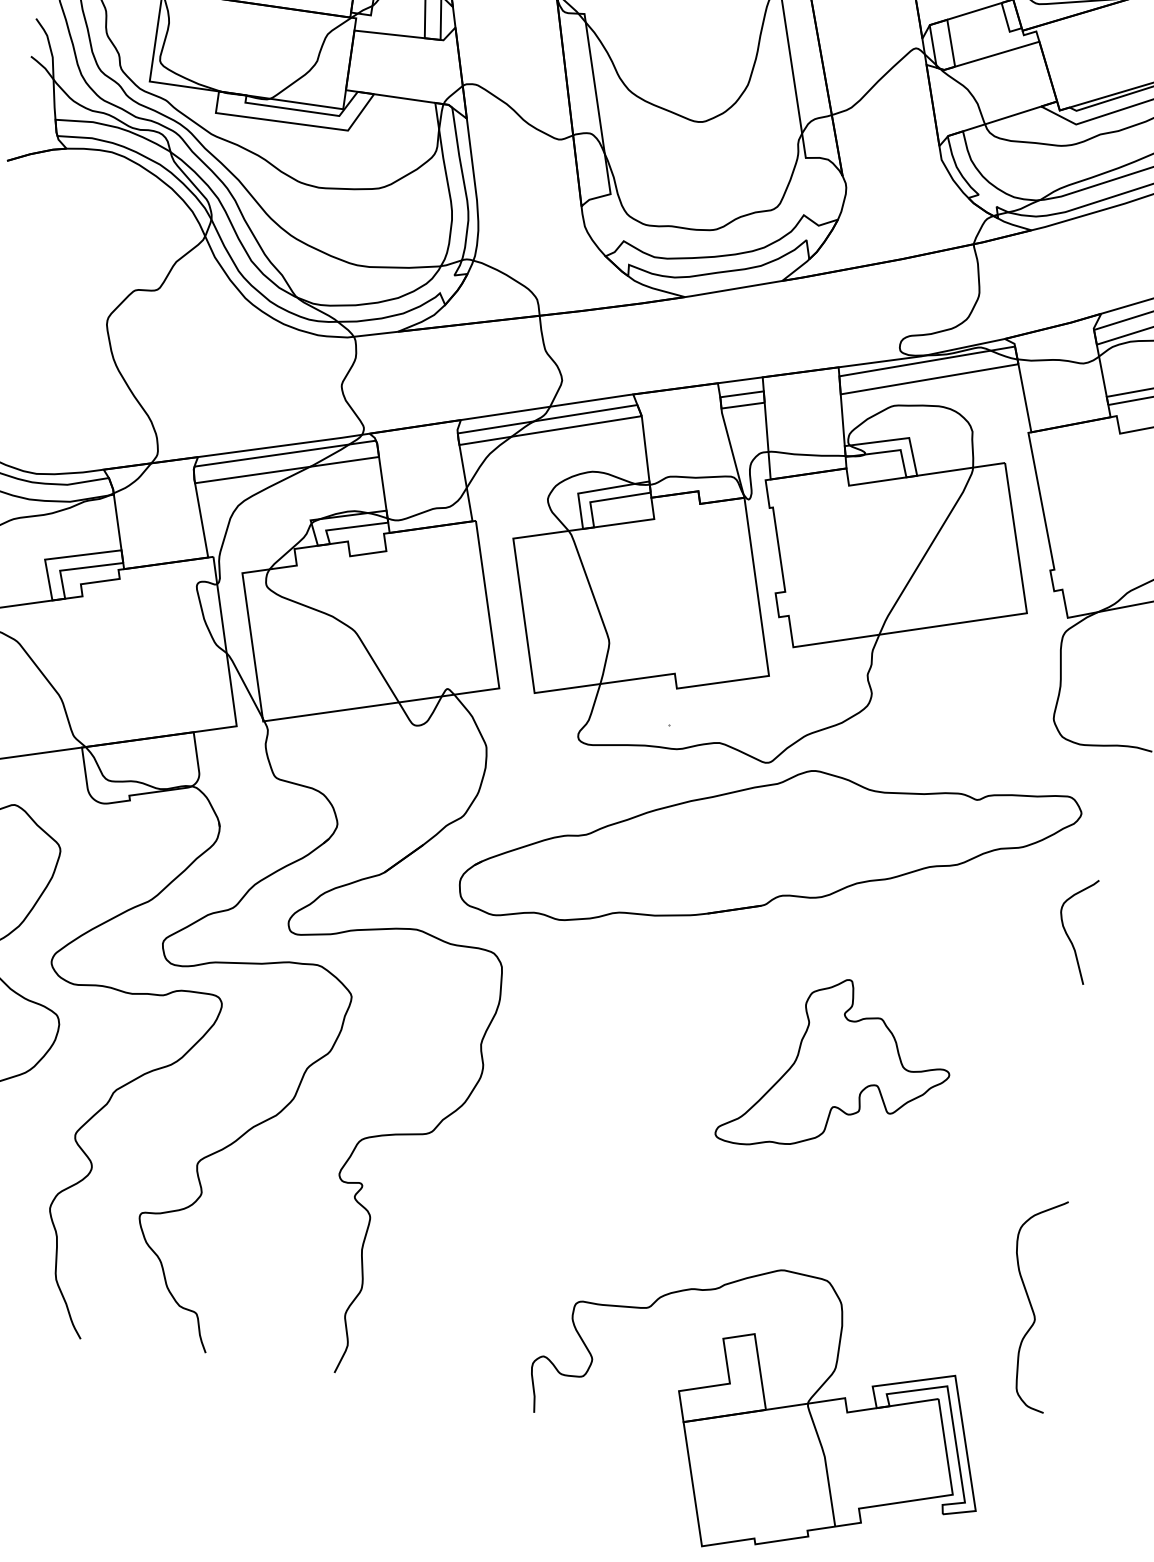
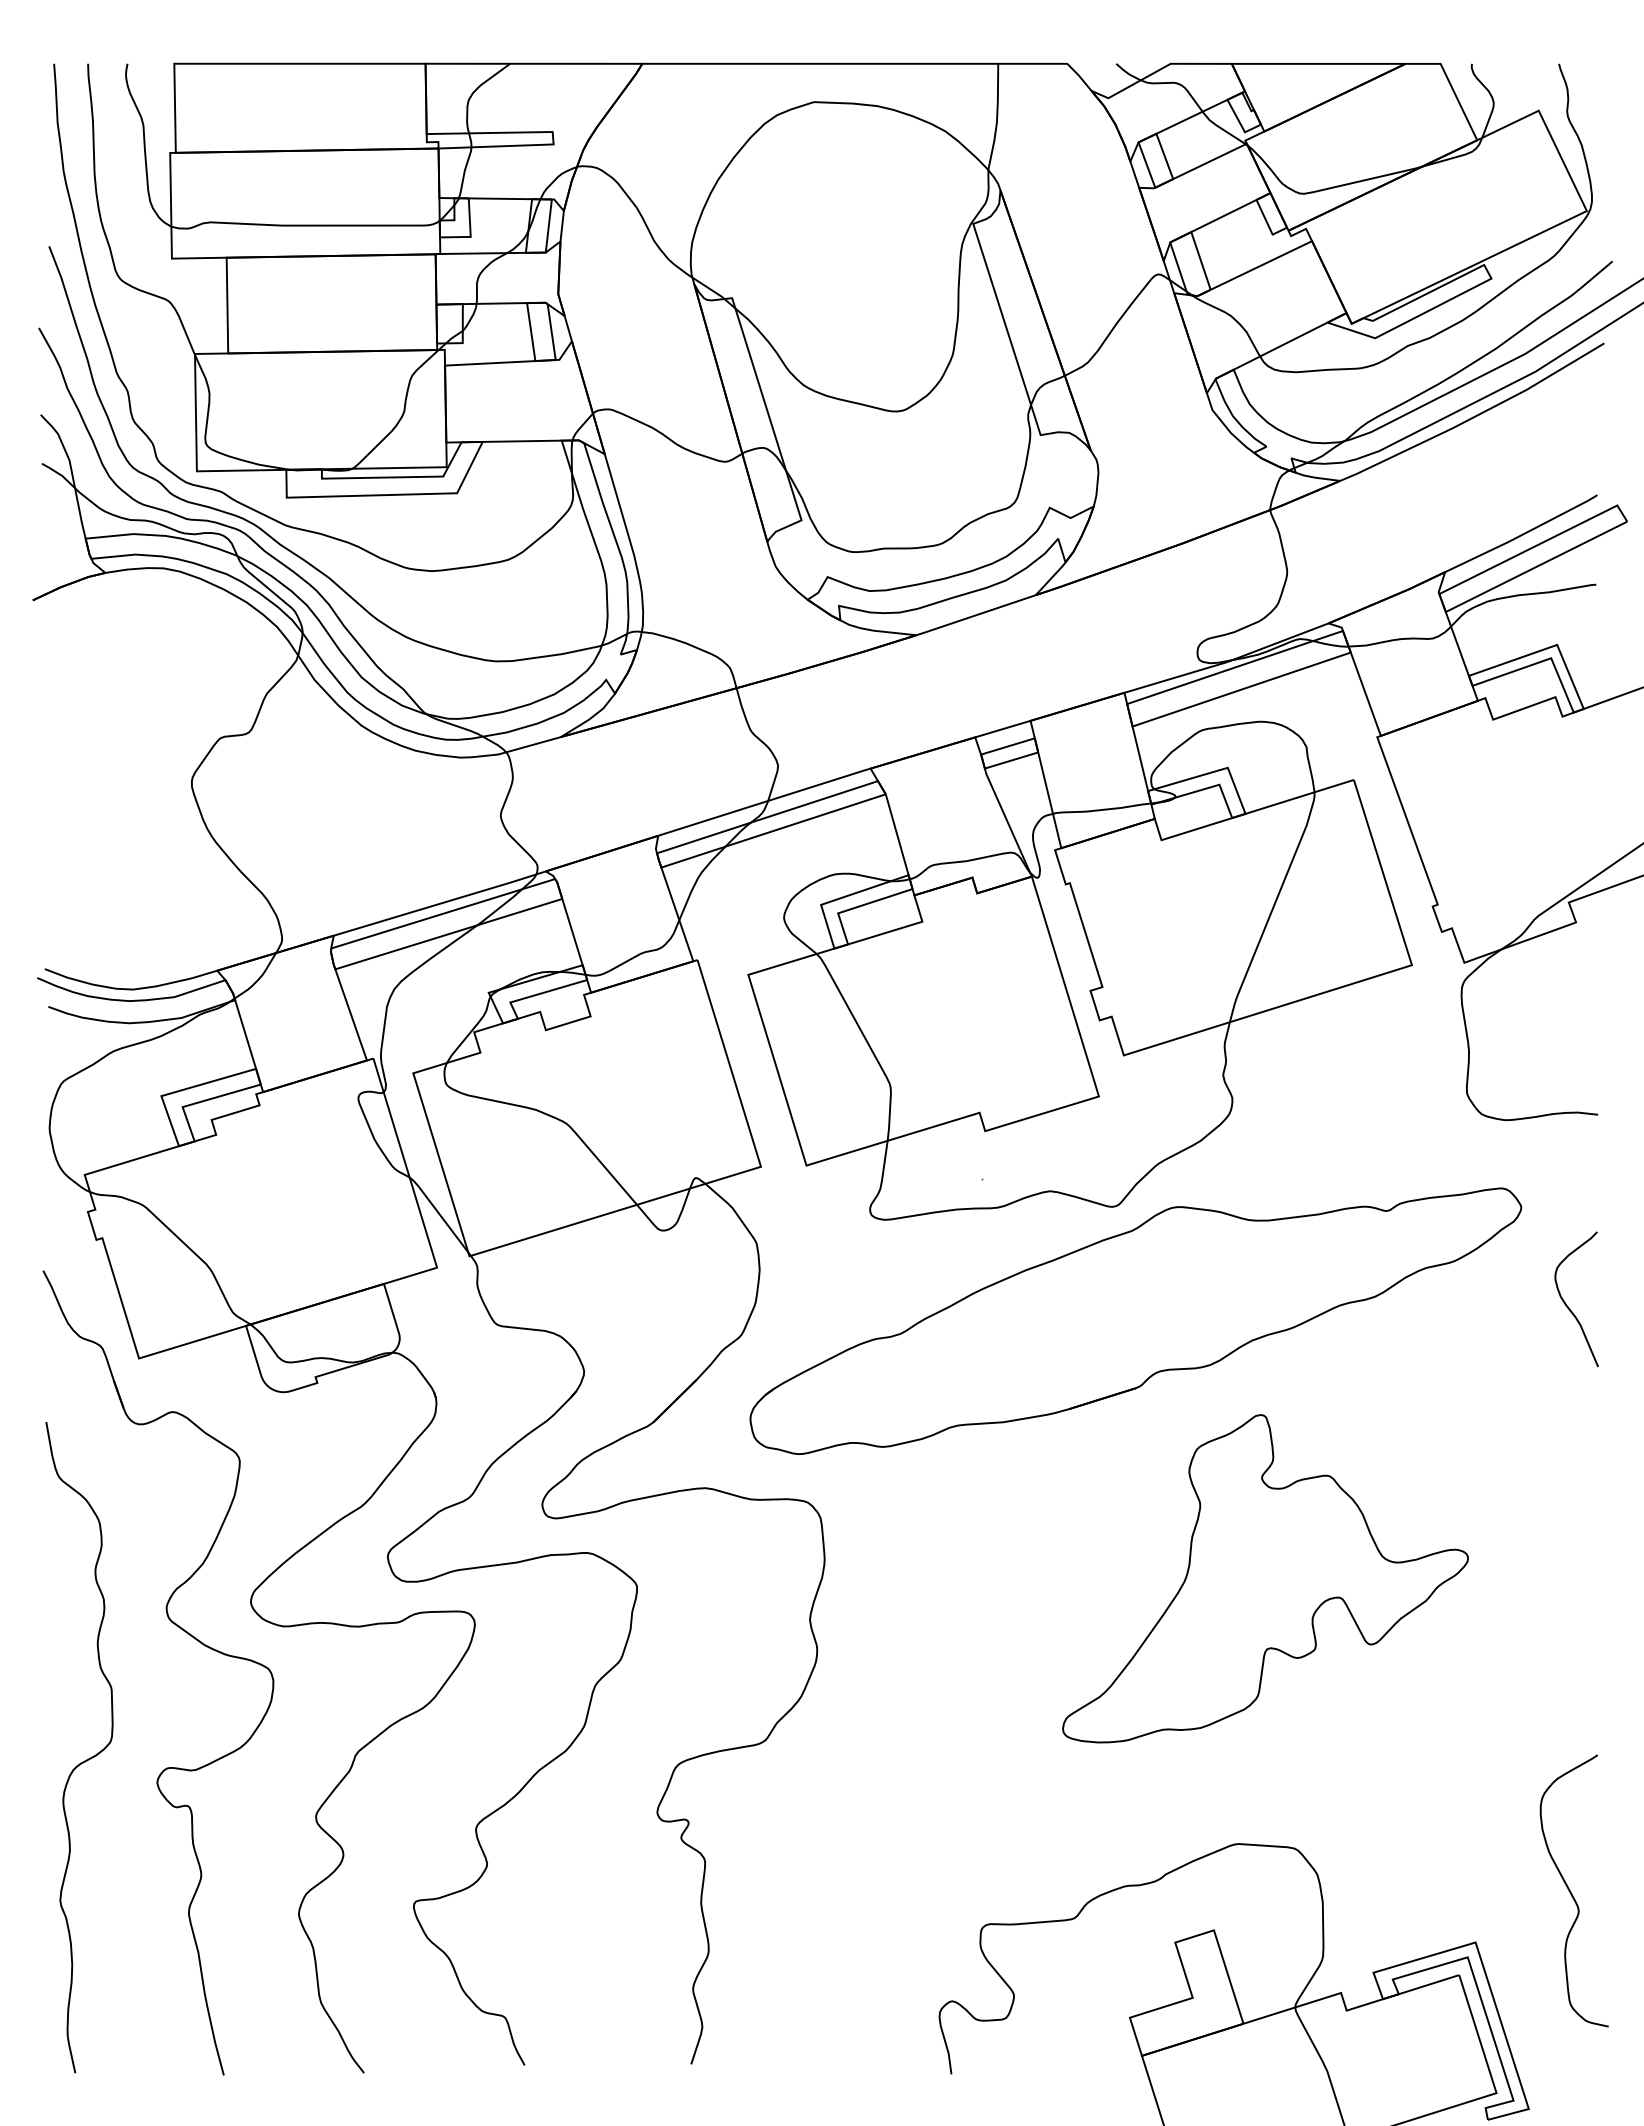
curve: (1067, 934) -> (1568, 1306), moved
part: (838, 1068) -> (1265, 1578), size x1.43
curve: (1031, 1304) -> (1571, 1892), moved

